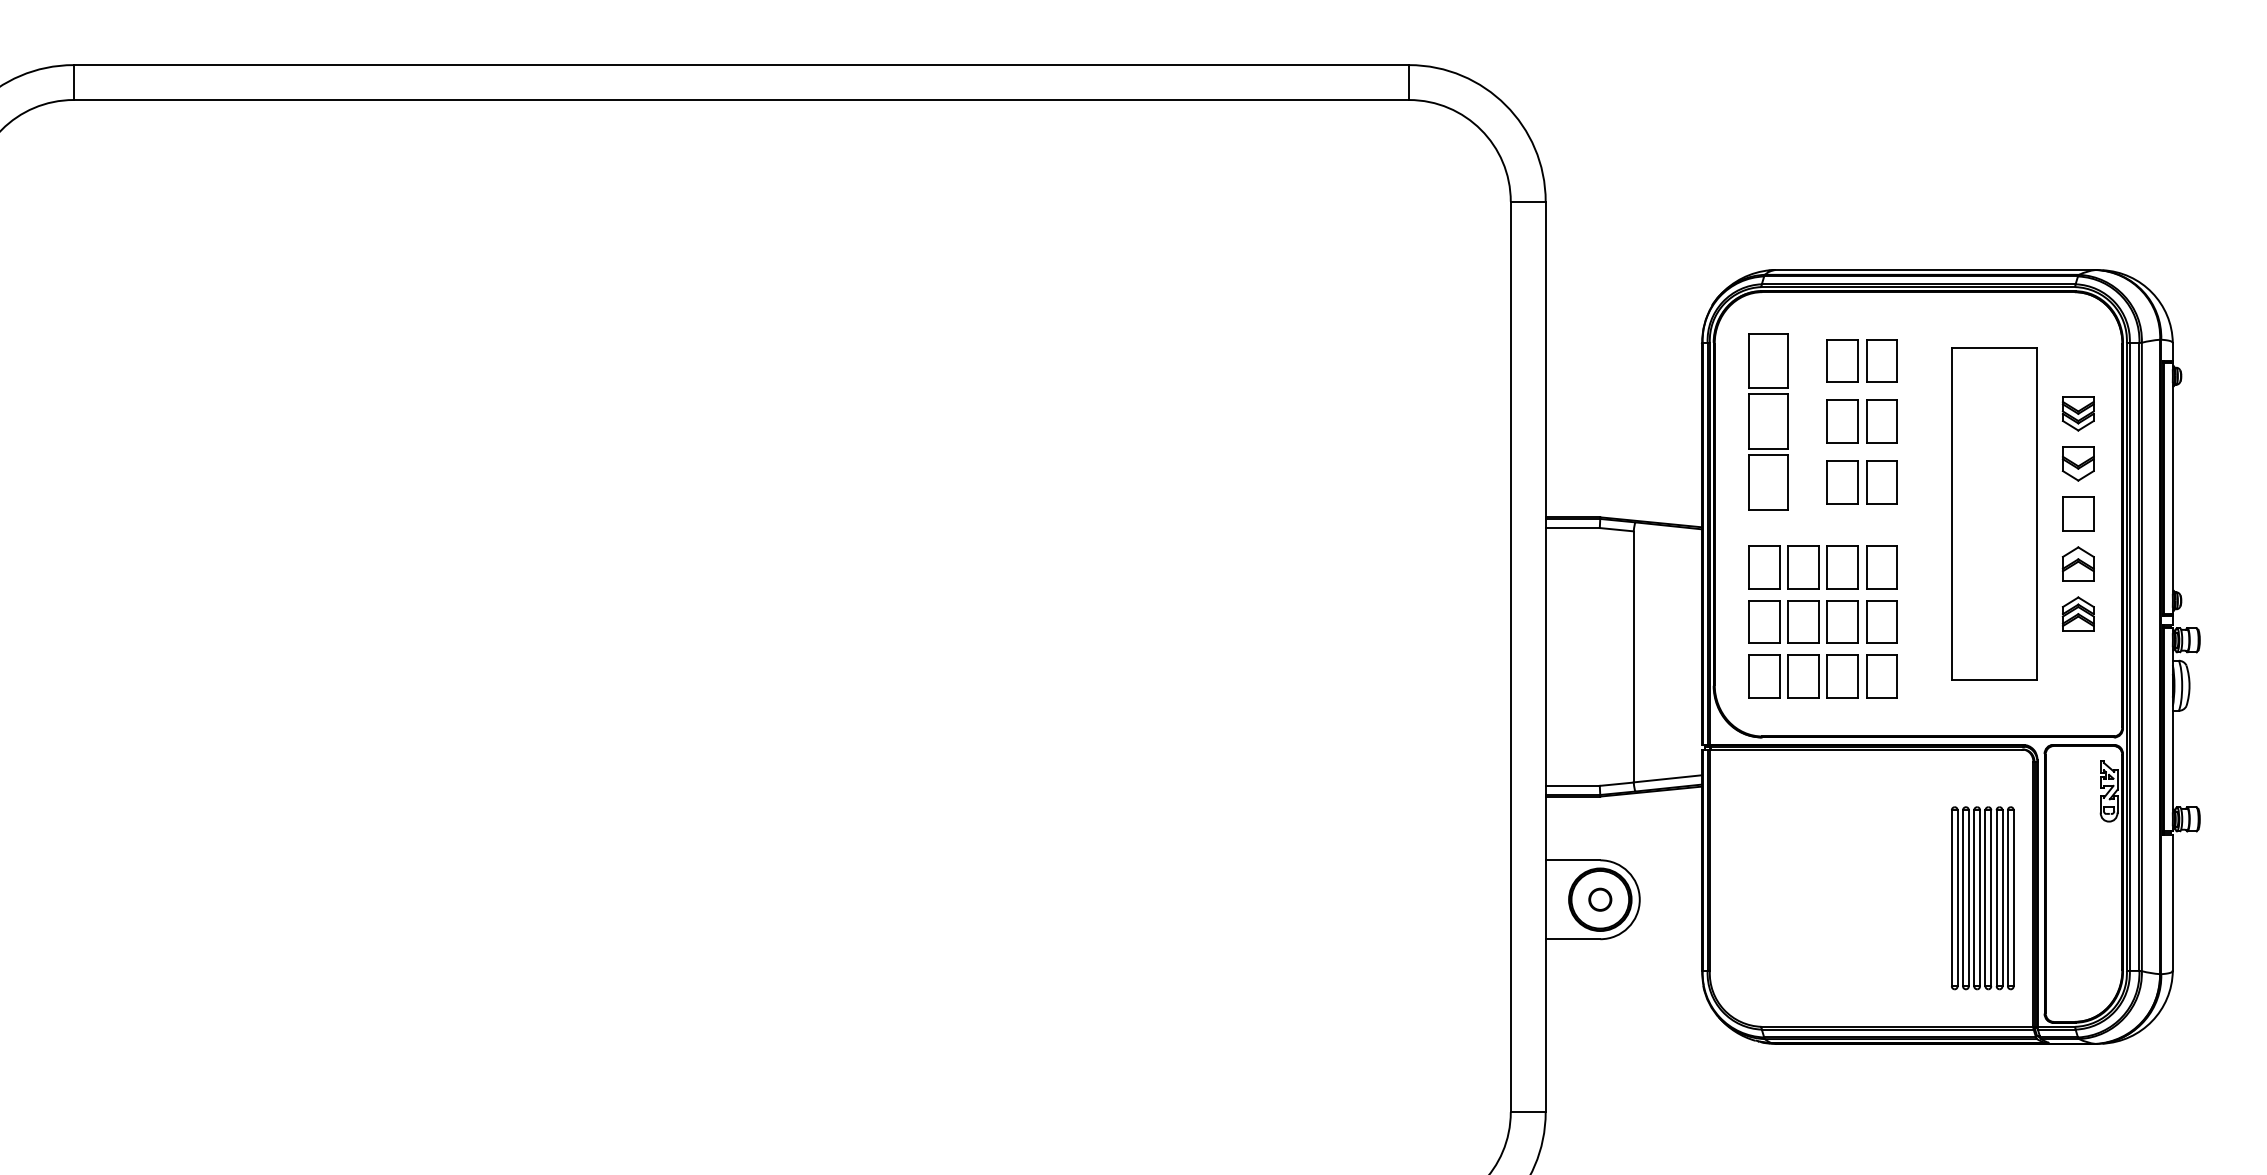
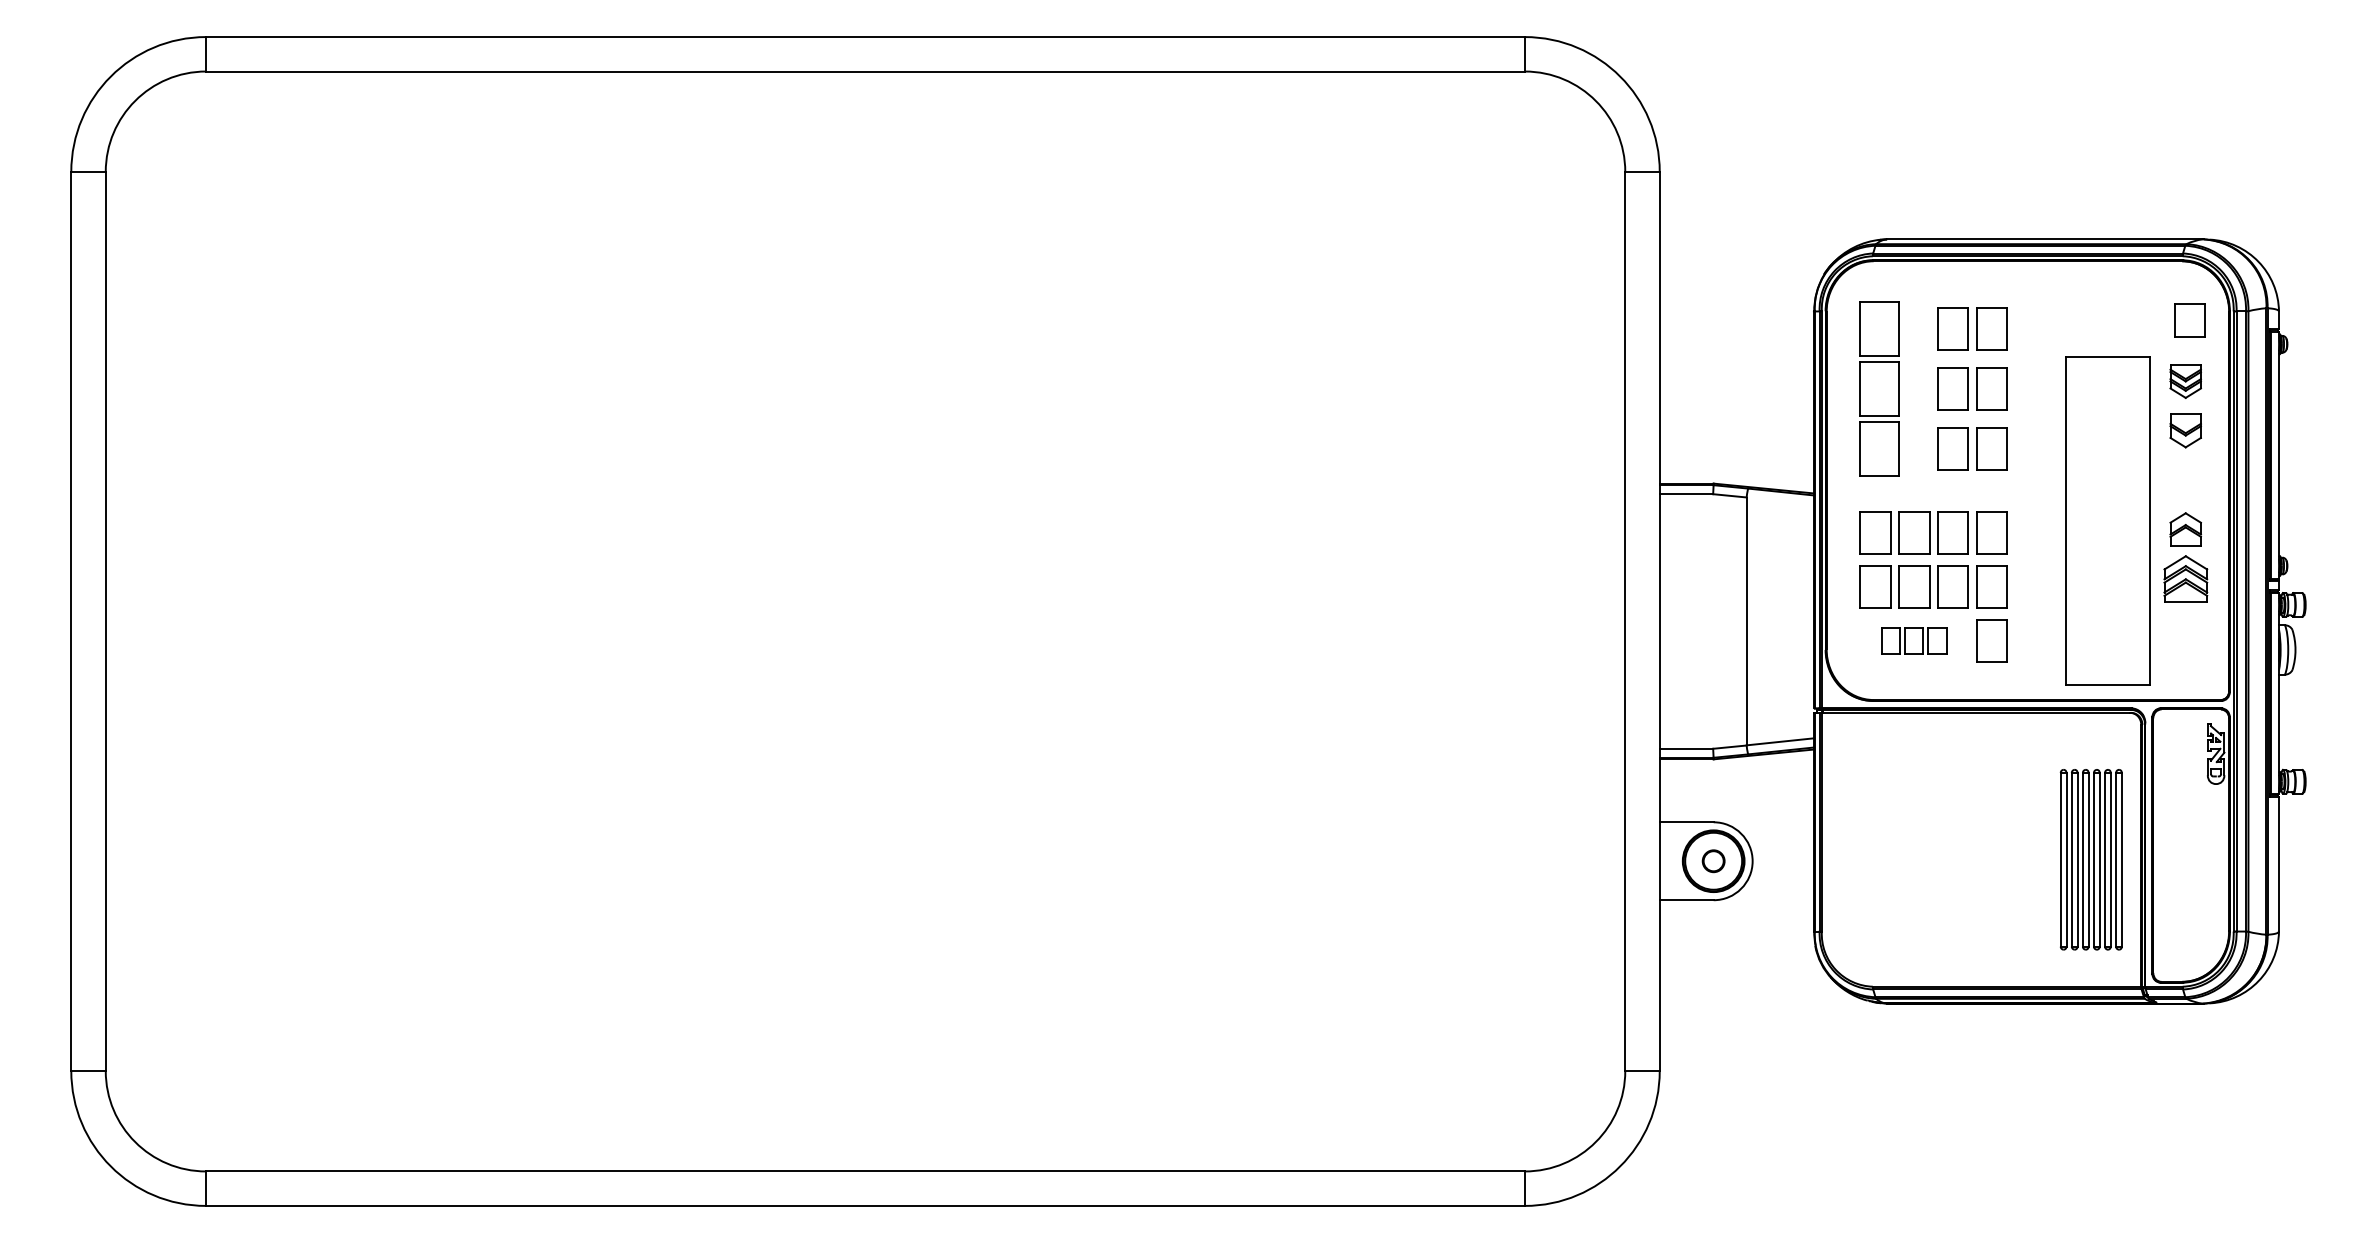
part: (1994, 514) -> (2107, 520), moved
part: (2078, 514) -> (2189, 320), moved
part: (2078, 613) -> (2185, 578), size x1.4
part: (1802, 676) -> (1913, 640), size x0.6

